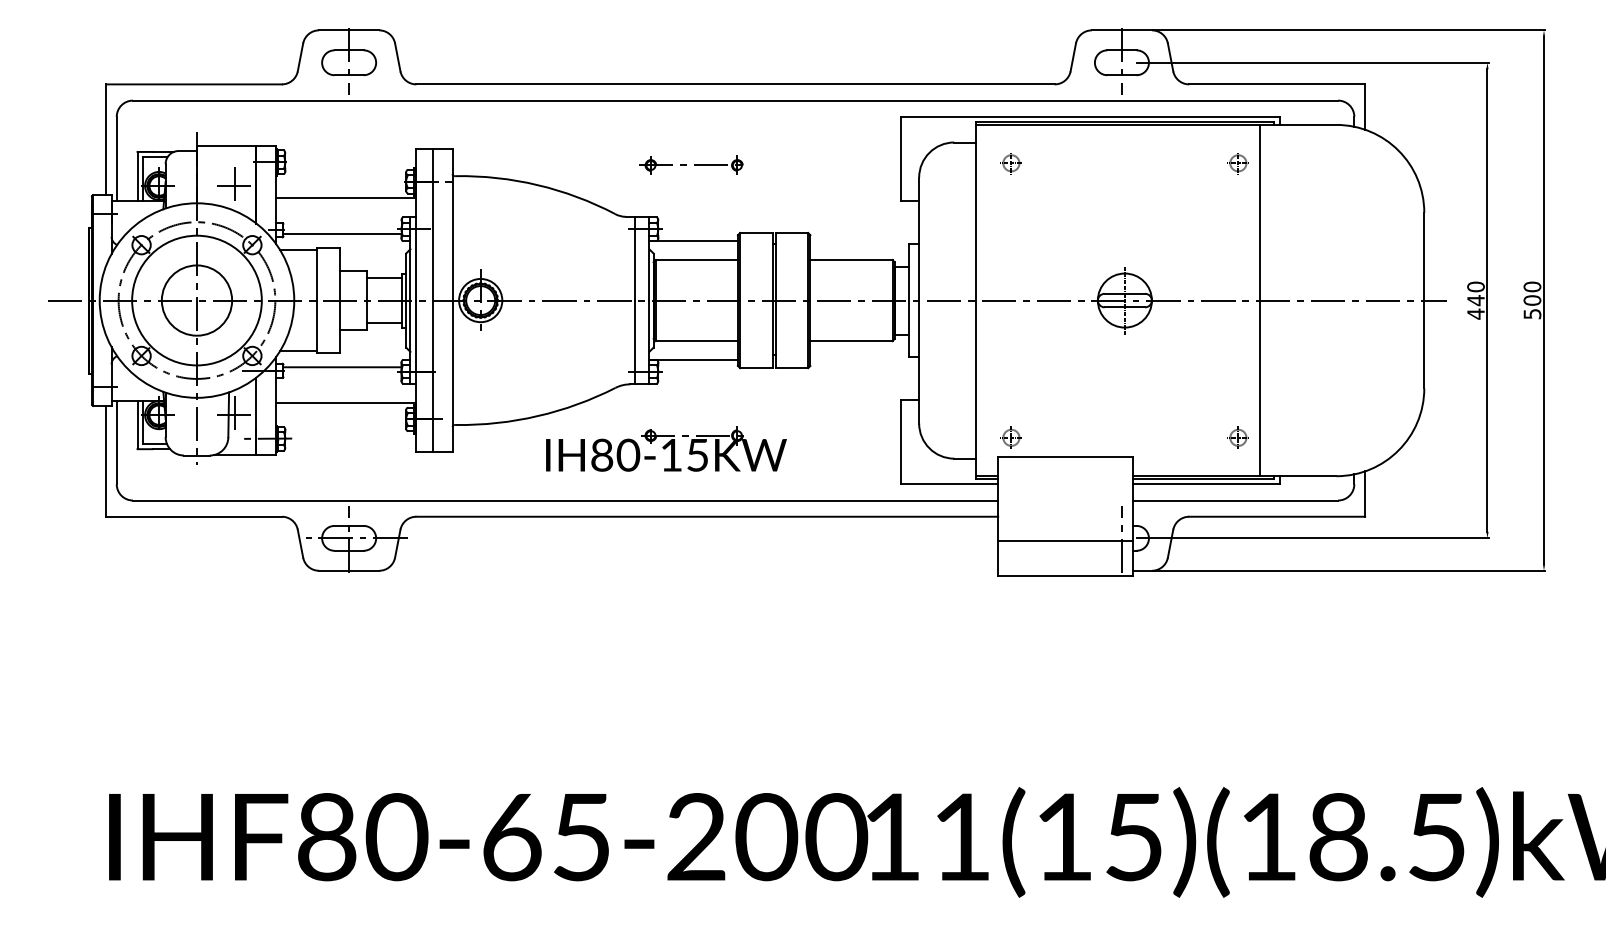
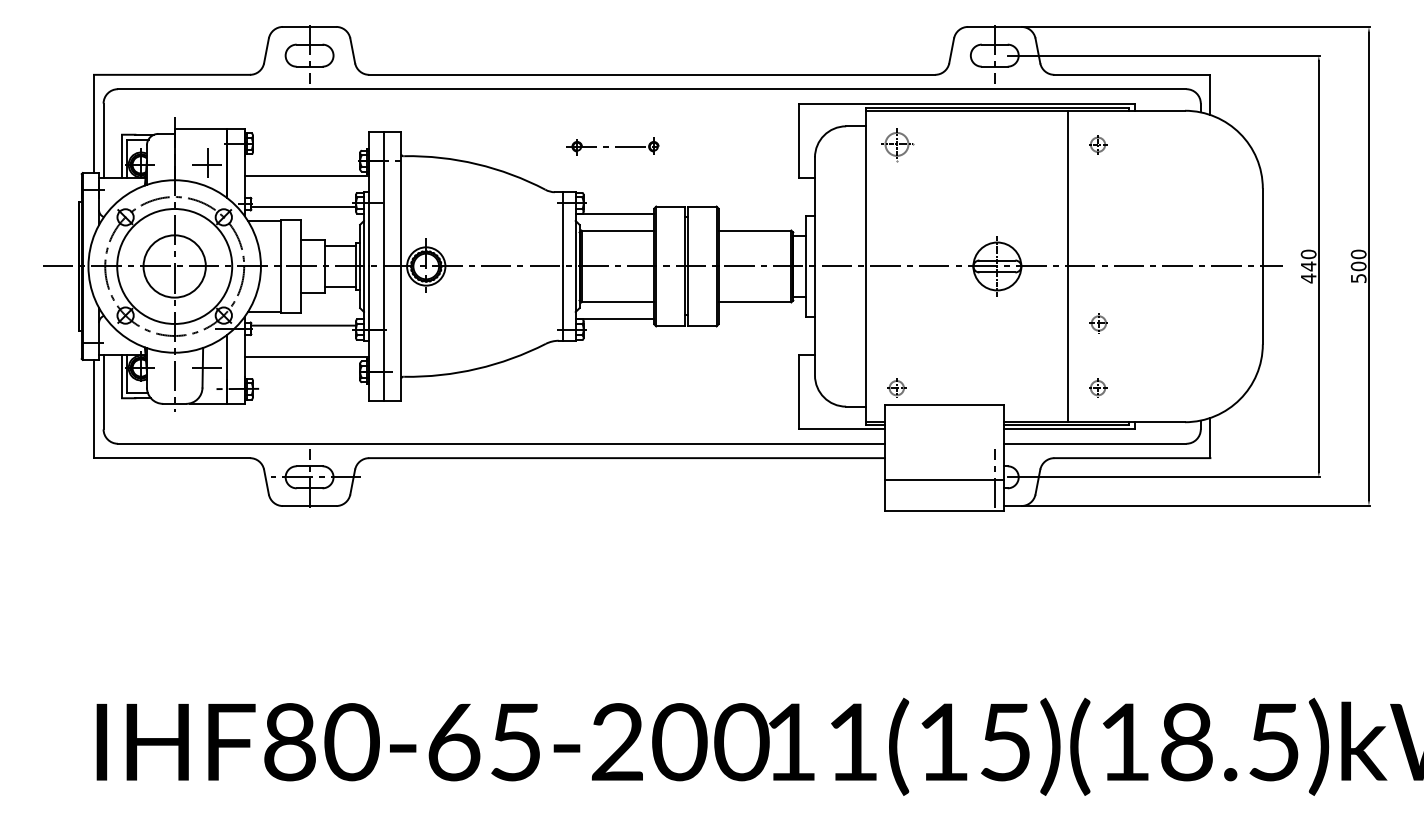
part: (1010, 163) -> (895, 144), size x1.6
line: (1259, 300) -> (1067, 266), moved
part: (1238, 364) -> (1098, 323), added
line: (234, 414) -> (207, 367), removed
part: (666, 448) -> (590, 397), removed

